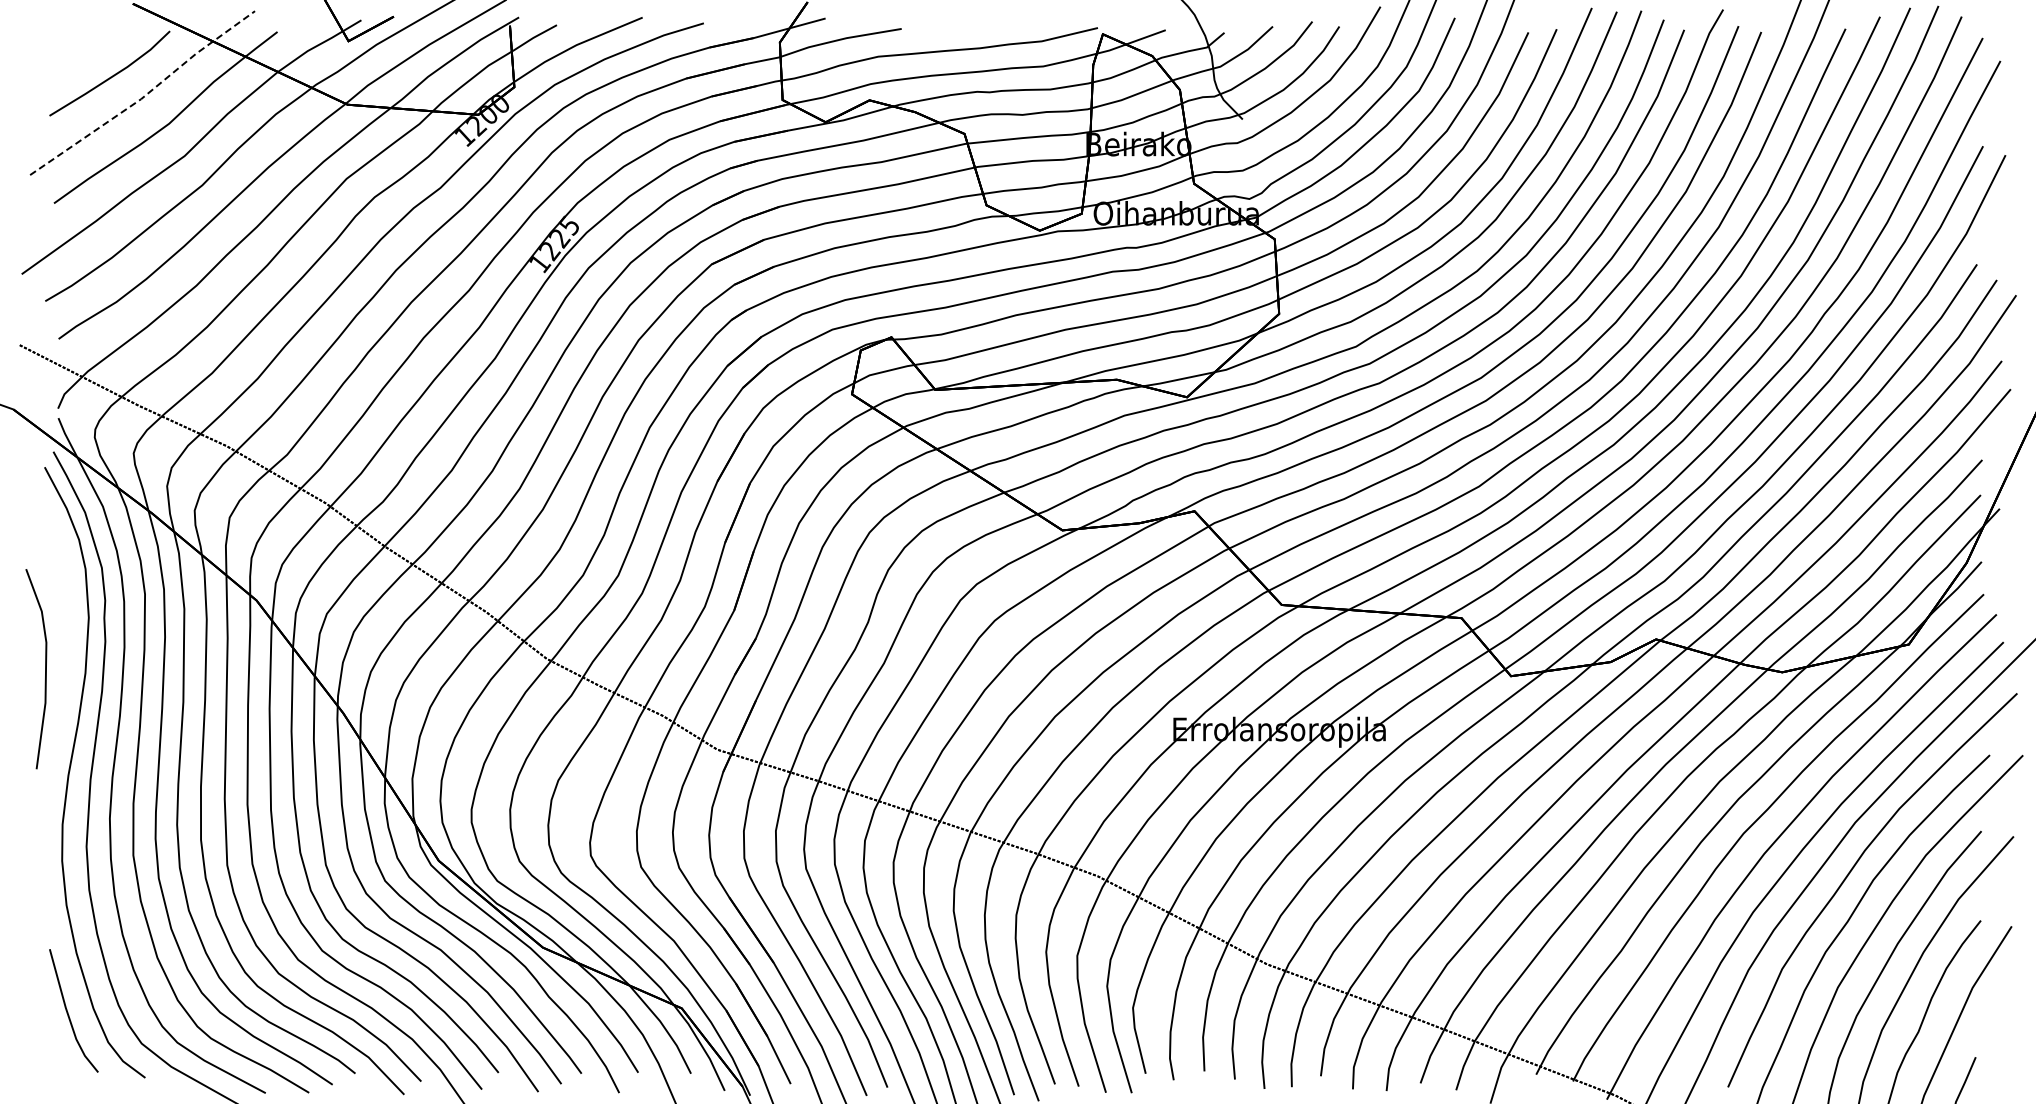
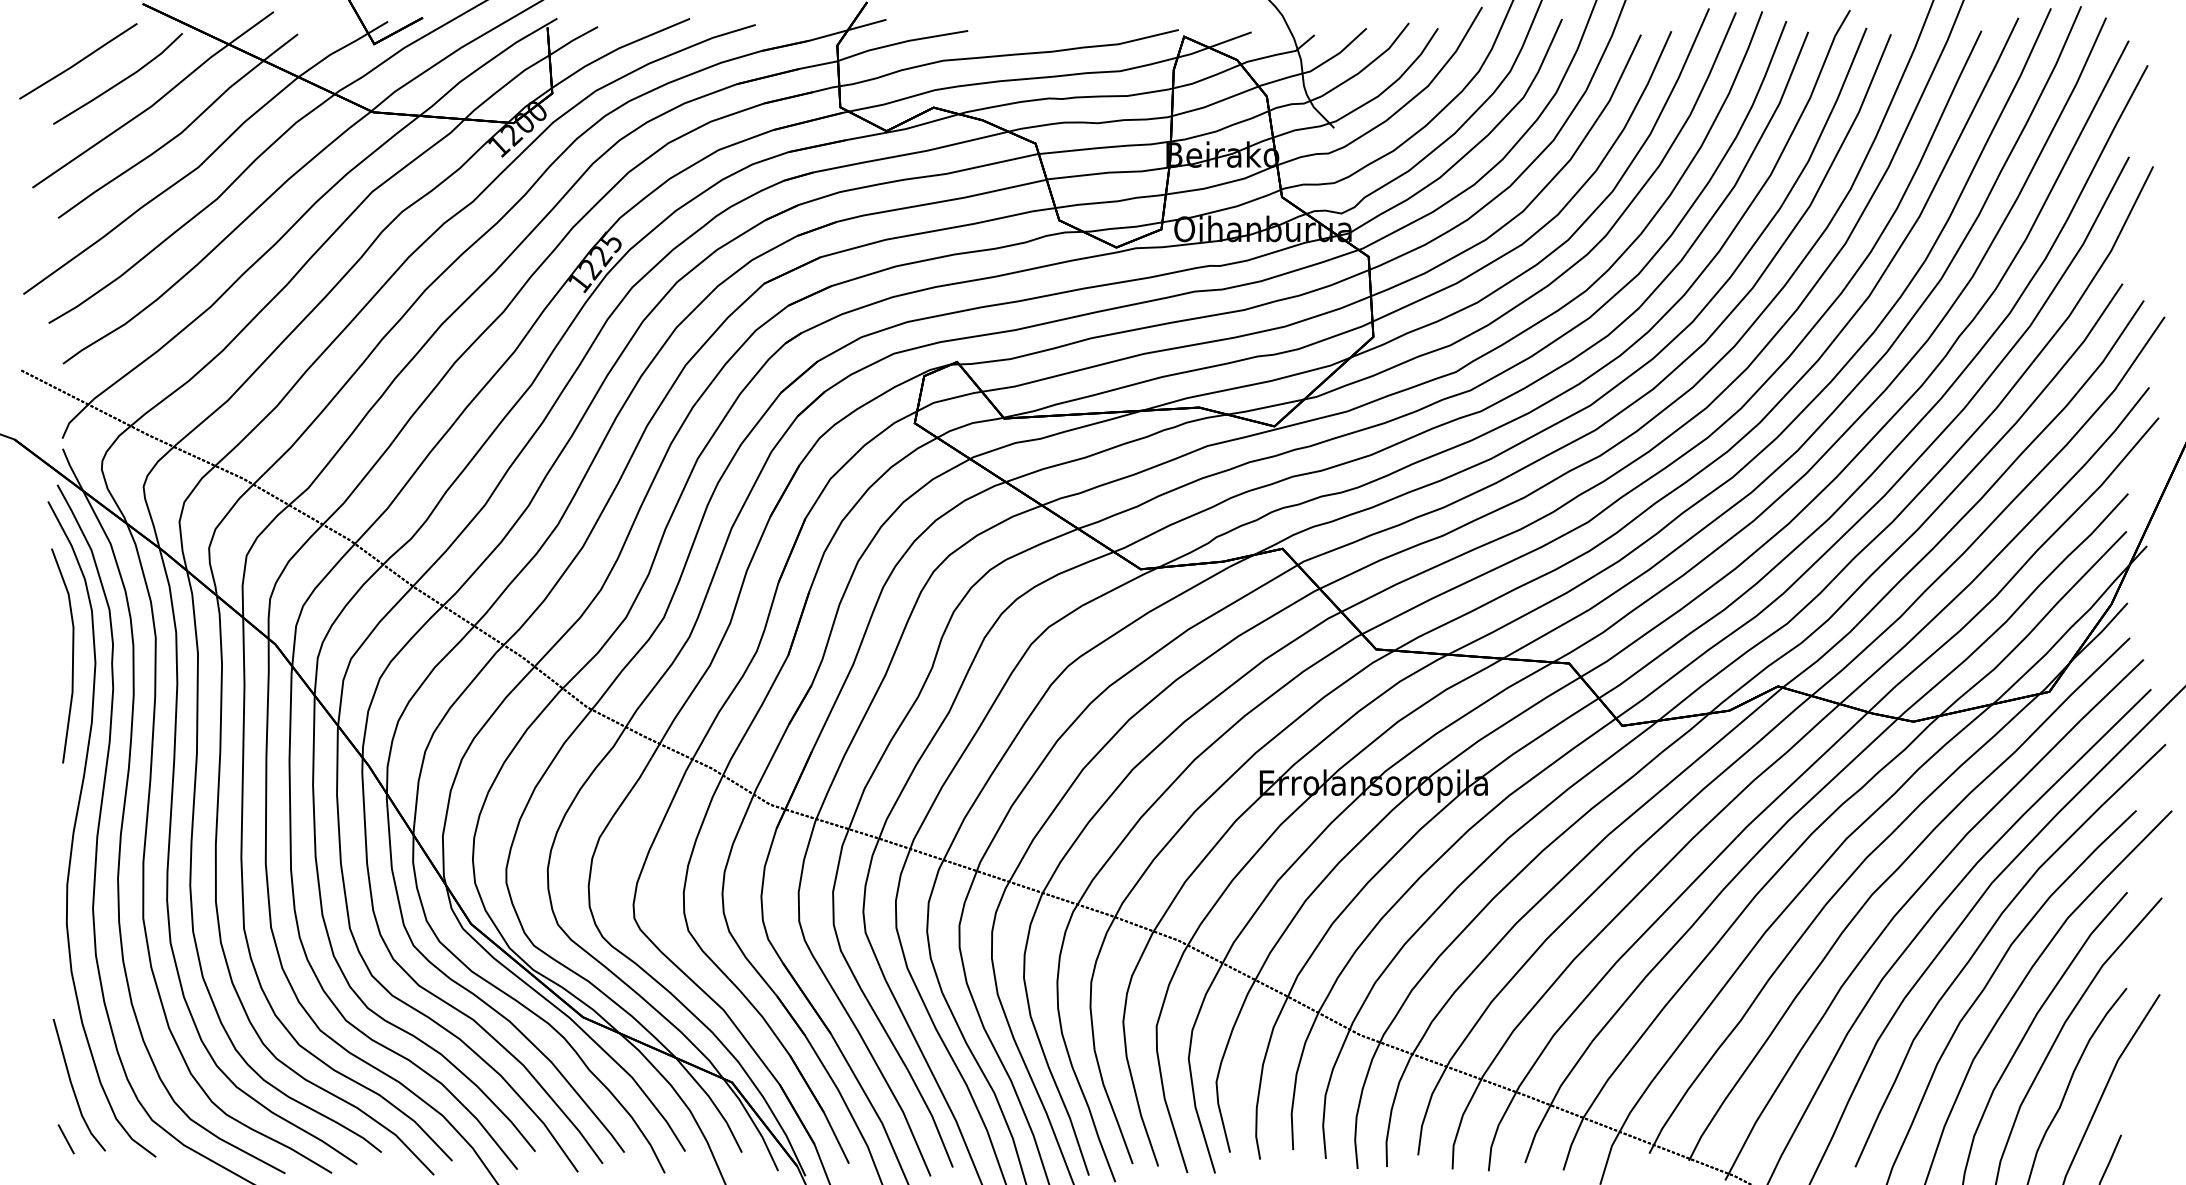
line: (73, 56) -> (78, 60), added
line: (145, 95) -> (156, 102), dashed -> solid
line: (45, 669) -> (72, 656), moved
line: (61, 1061) -> (66, 1139), added

